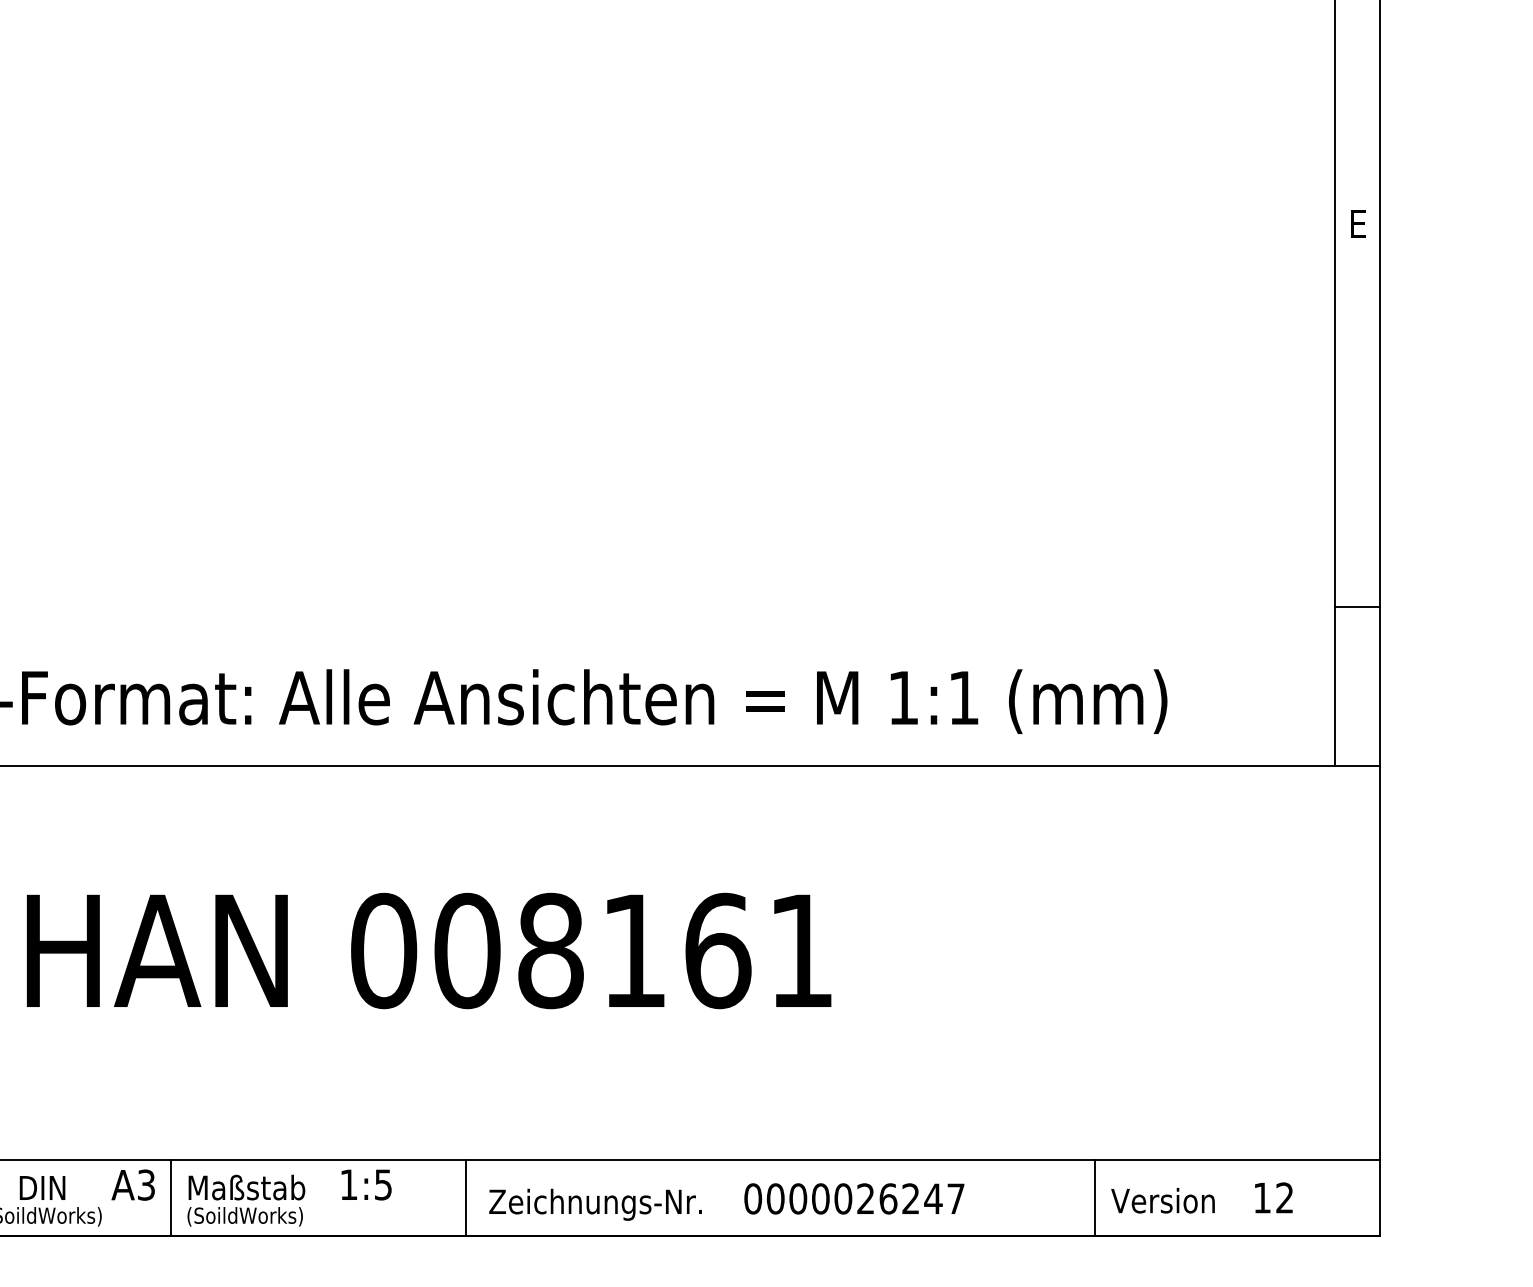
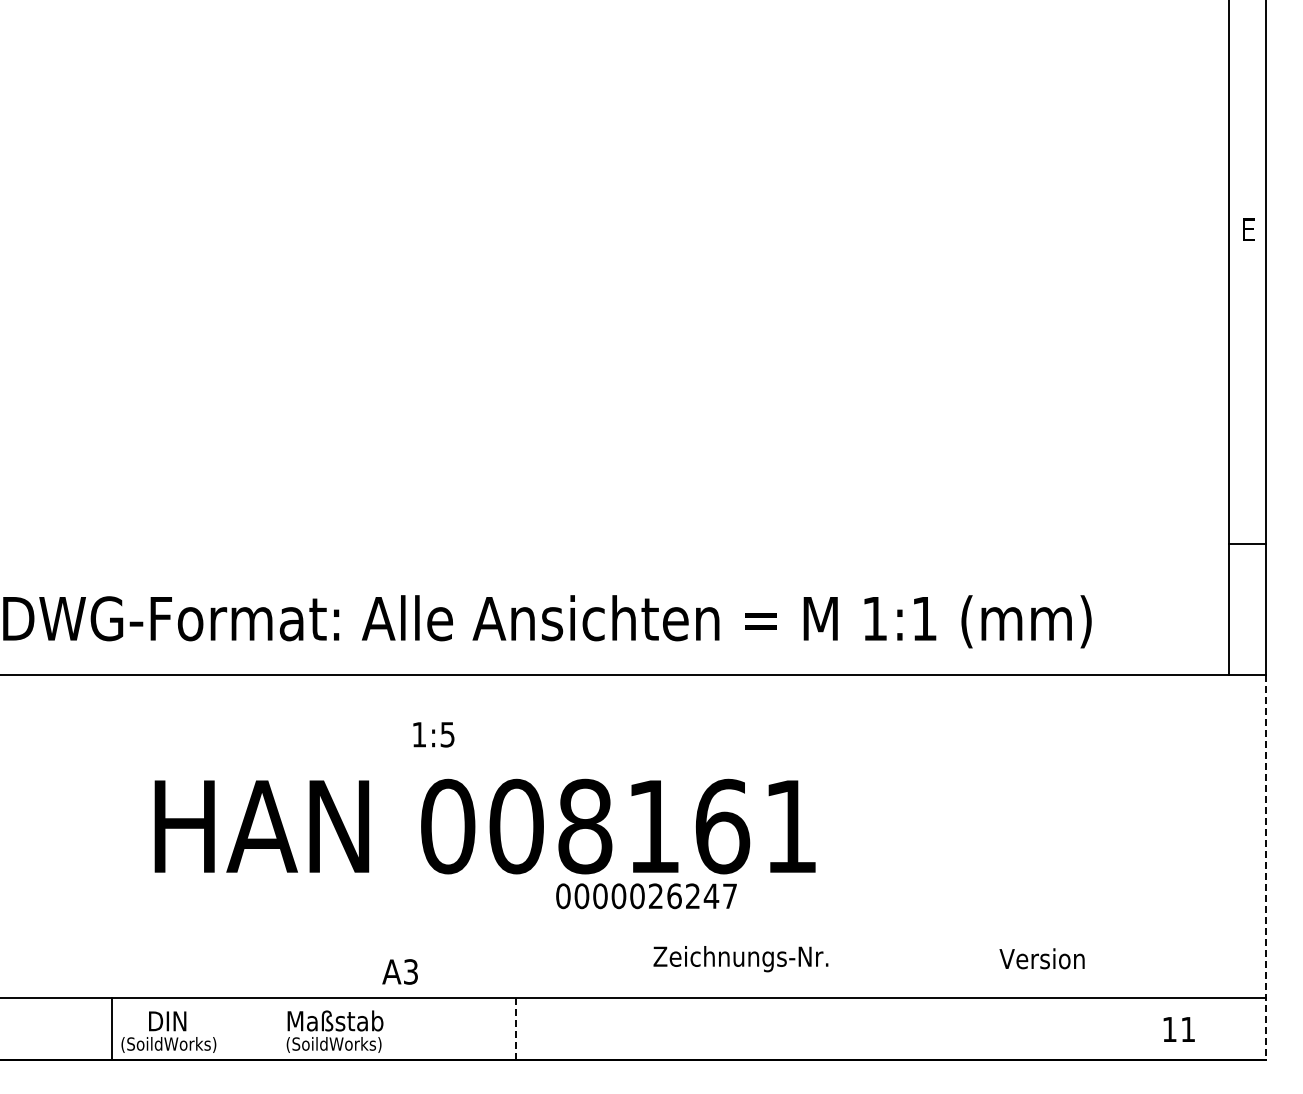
line: (1380, 1000) -> (1266, 867), solid -> dashed
text: (132, 1184) -> (399, 971), moved
text: (366, 1184) -> (433, 734), moved
text: (1284, 1196) -> (1187, 1028), 12 -> 11
line: (171, 1197) -> (273, 1029), removed
line: (466, 1197) -> (515, 1029), solid -> dashed
line: (1095, 1197) -> (1032, 1029), removed
text: (854, 1199) -> (646, 896), moved
text: (1162, 1200) -> (1041, 958), moved
text: (595, 1205) -> (740, 959), moved

